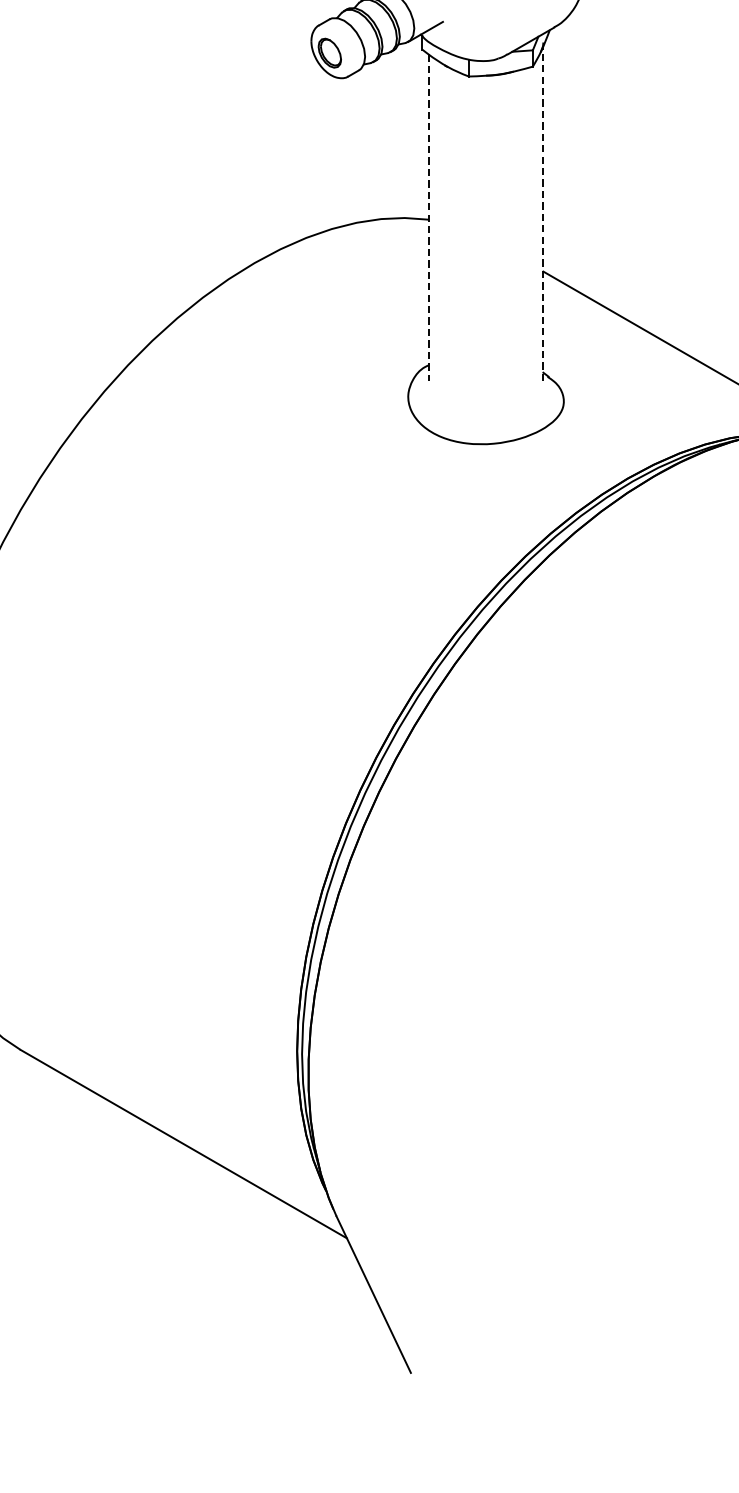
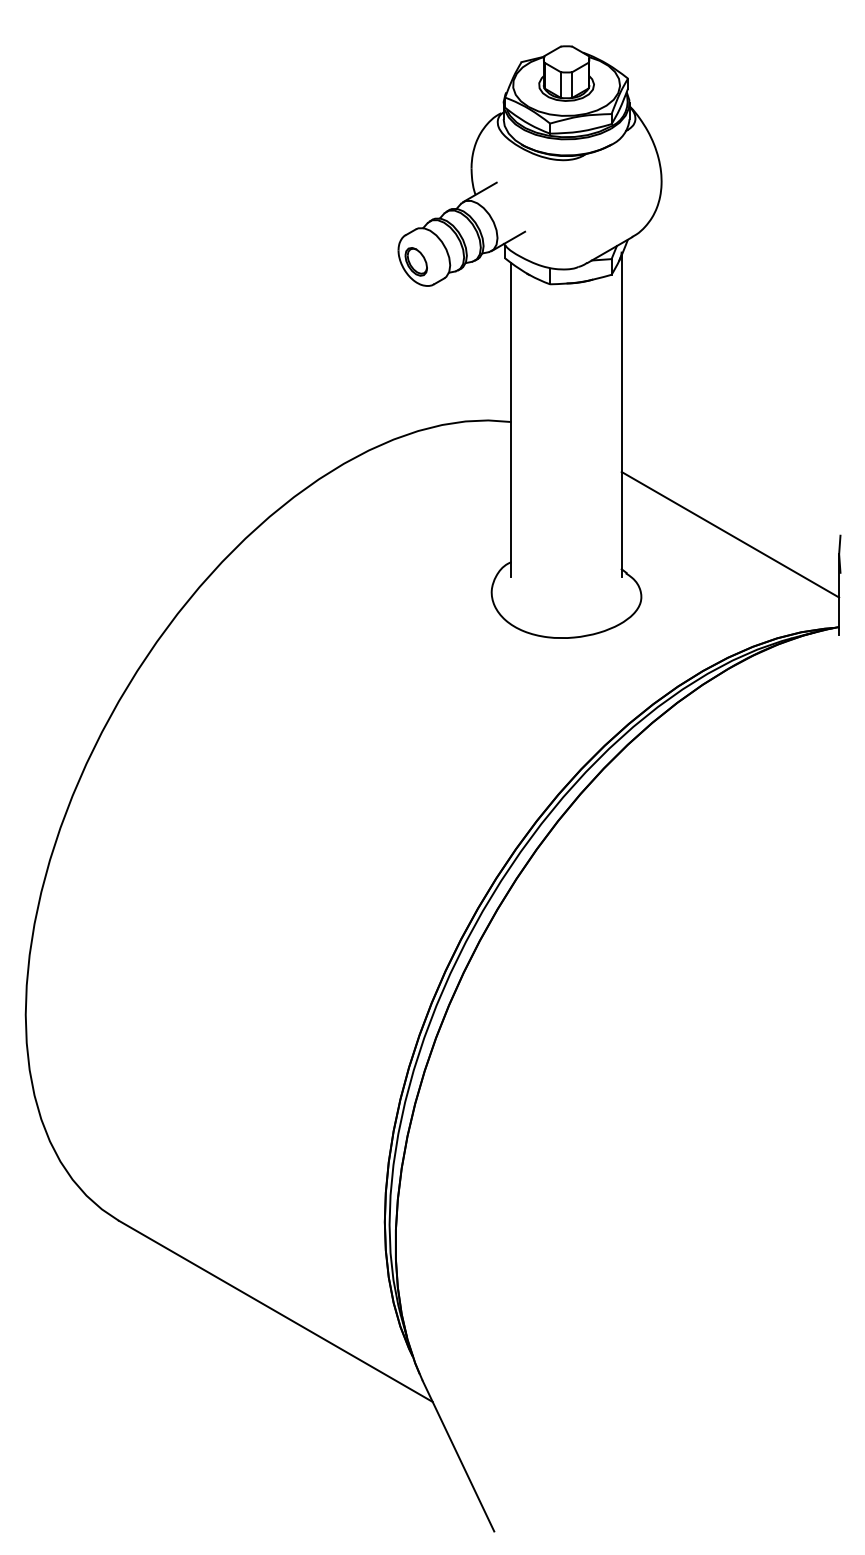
line: (543, 212) -> (621, 415), dashed -> solid
line: (428, 218) -> (511, 420), dashed -> solid

